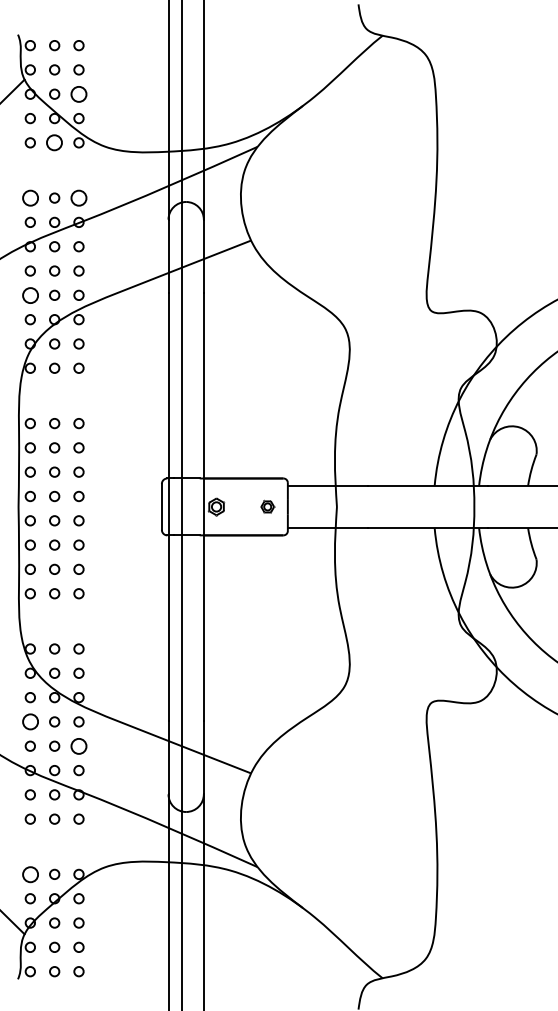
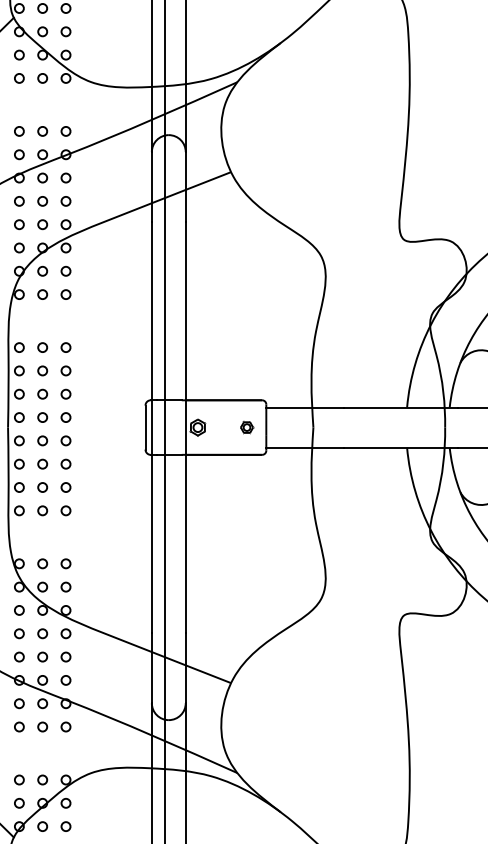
circle: (78, 93) -> (65, 31), size x0.62
circle: (54, 142) -> (42, 78), size x0.62
circle: (29, 197) -> (18, 130), size x0.62
circle: (78, 197) -> (65, 130), size x0.62
circle: (29, 294) -> (18, 223), size x0.62
circle: (29, 721) -> (18, 633), size x0.62
circle: (78, 745) -> (65, 656), size x0.62
circle: (29, 873) -> (18, 779), size x0.62

